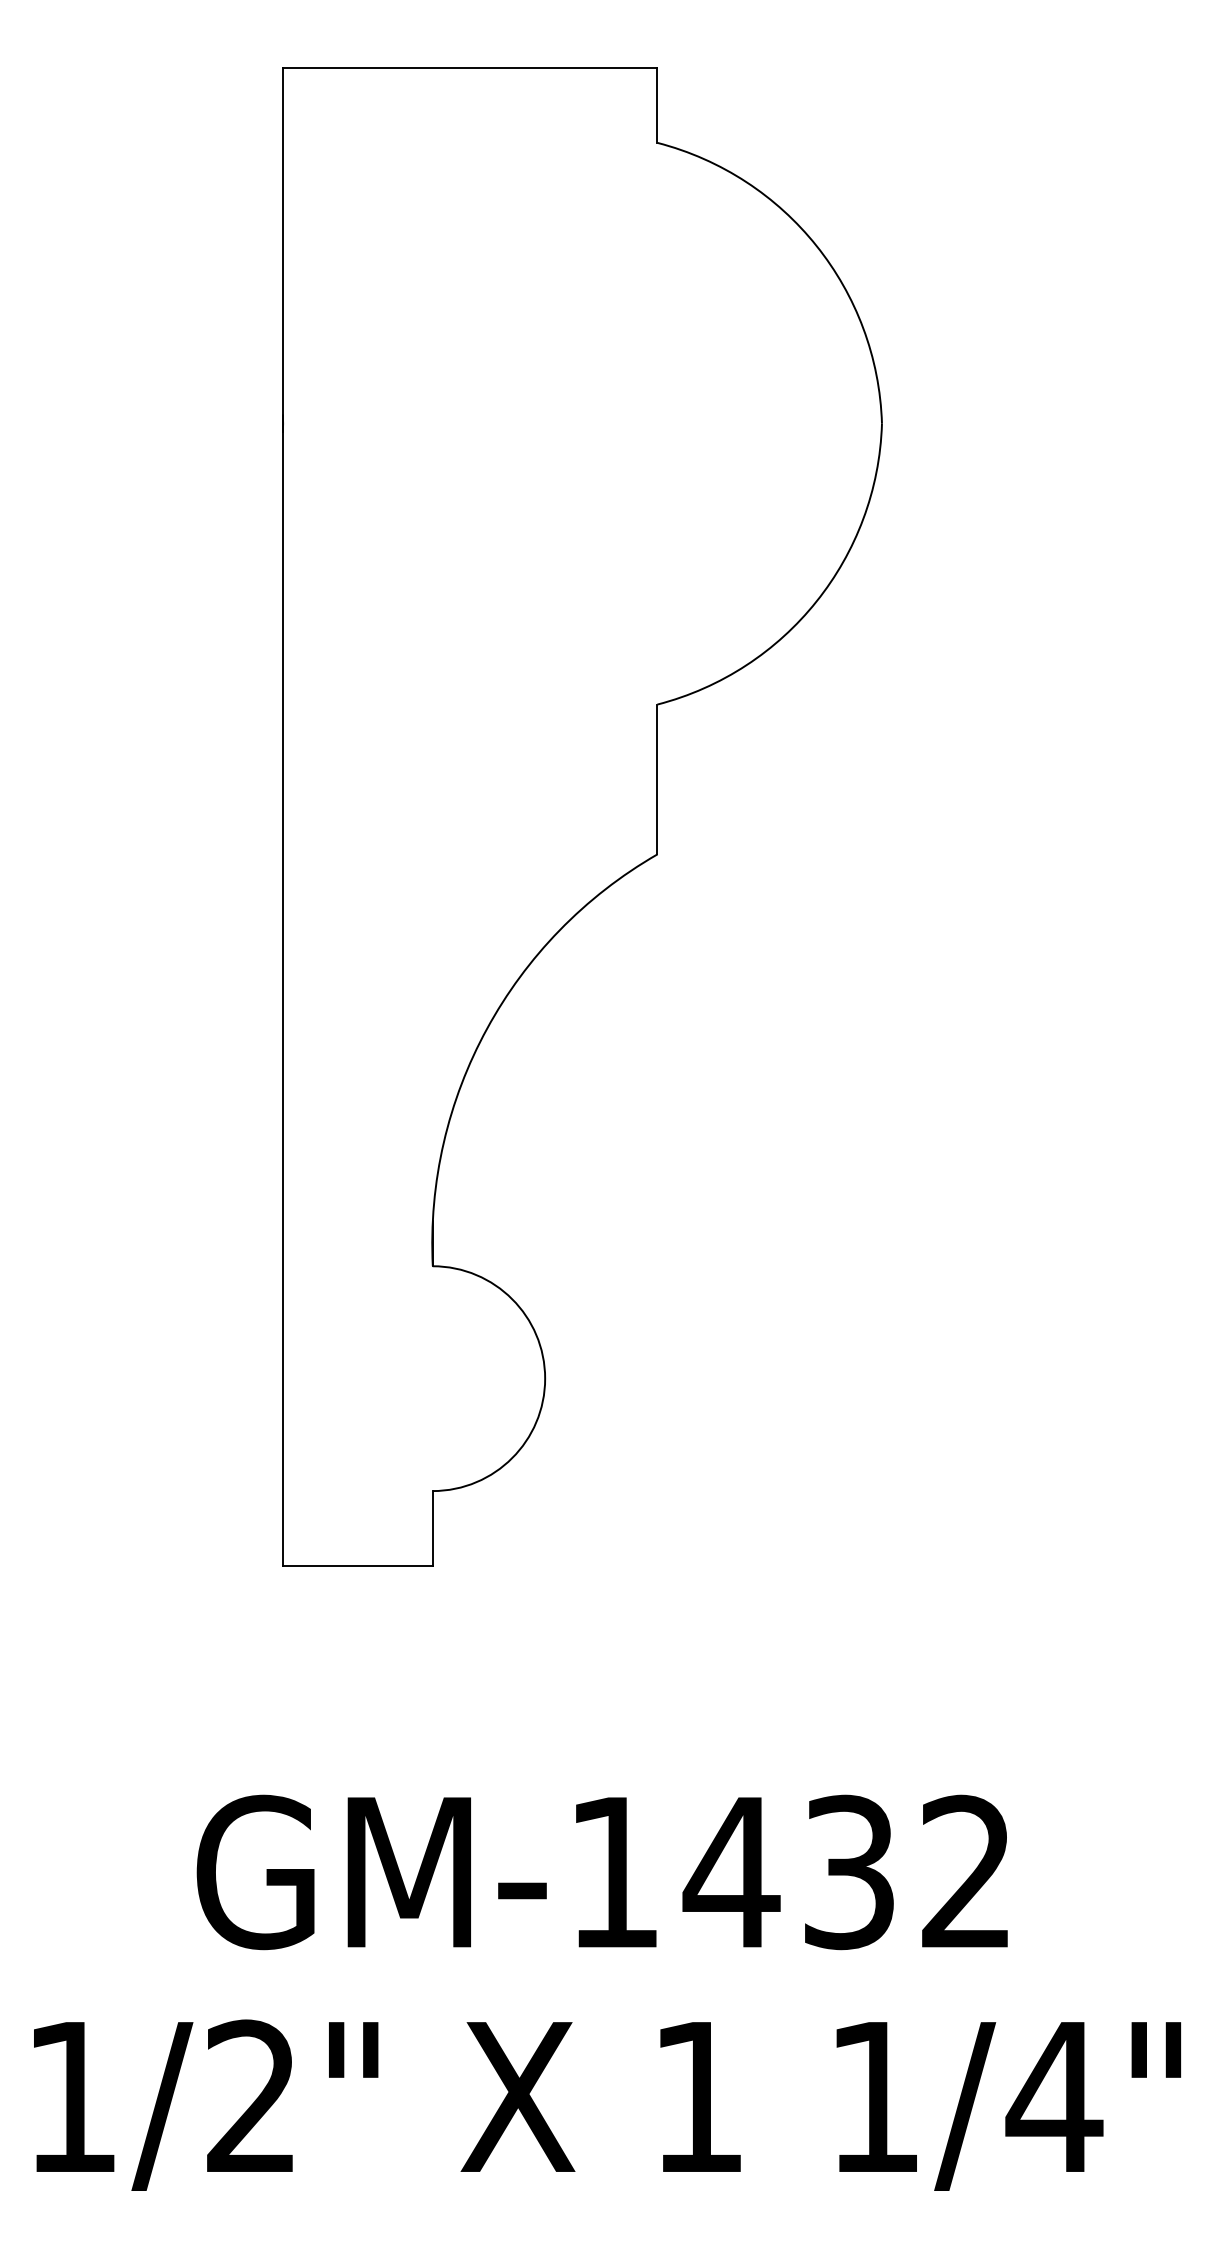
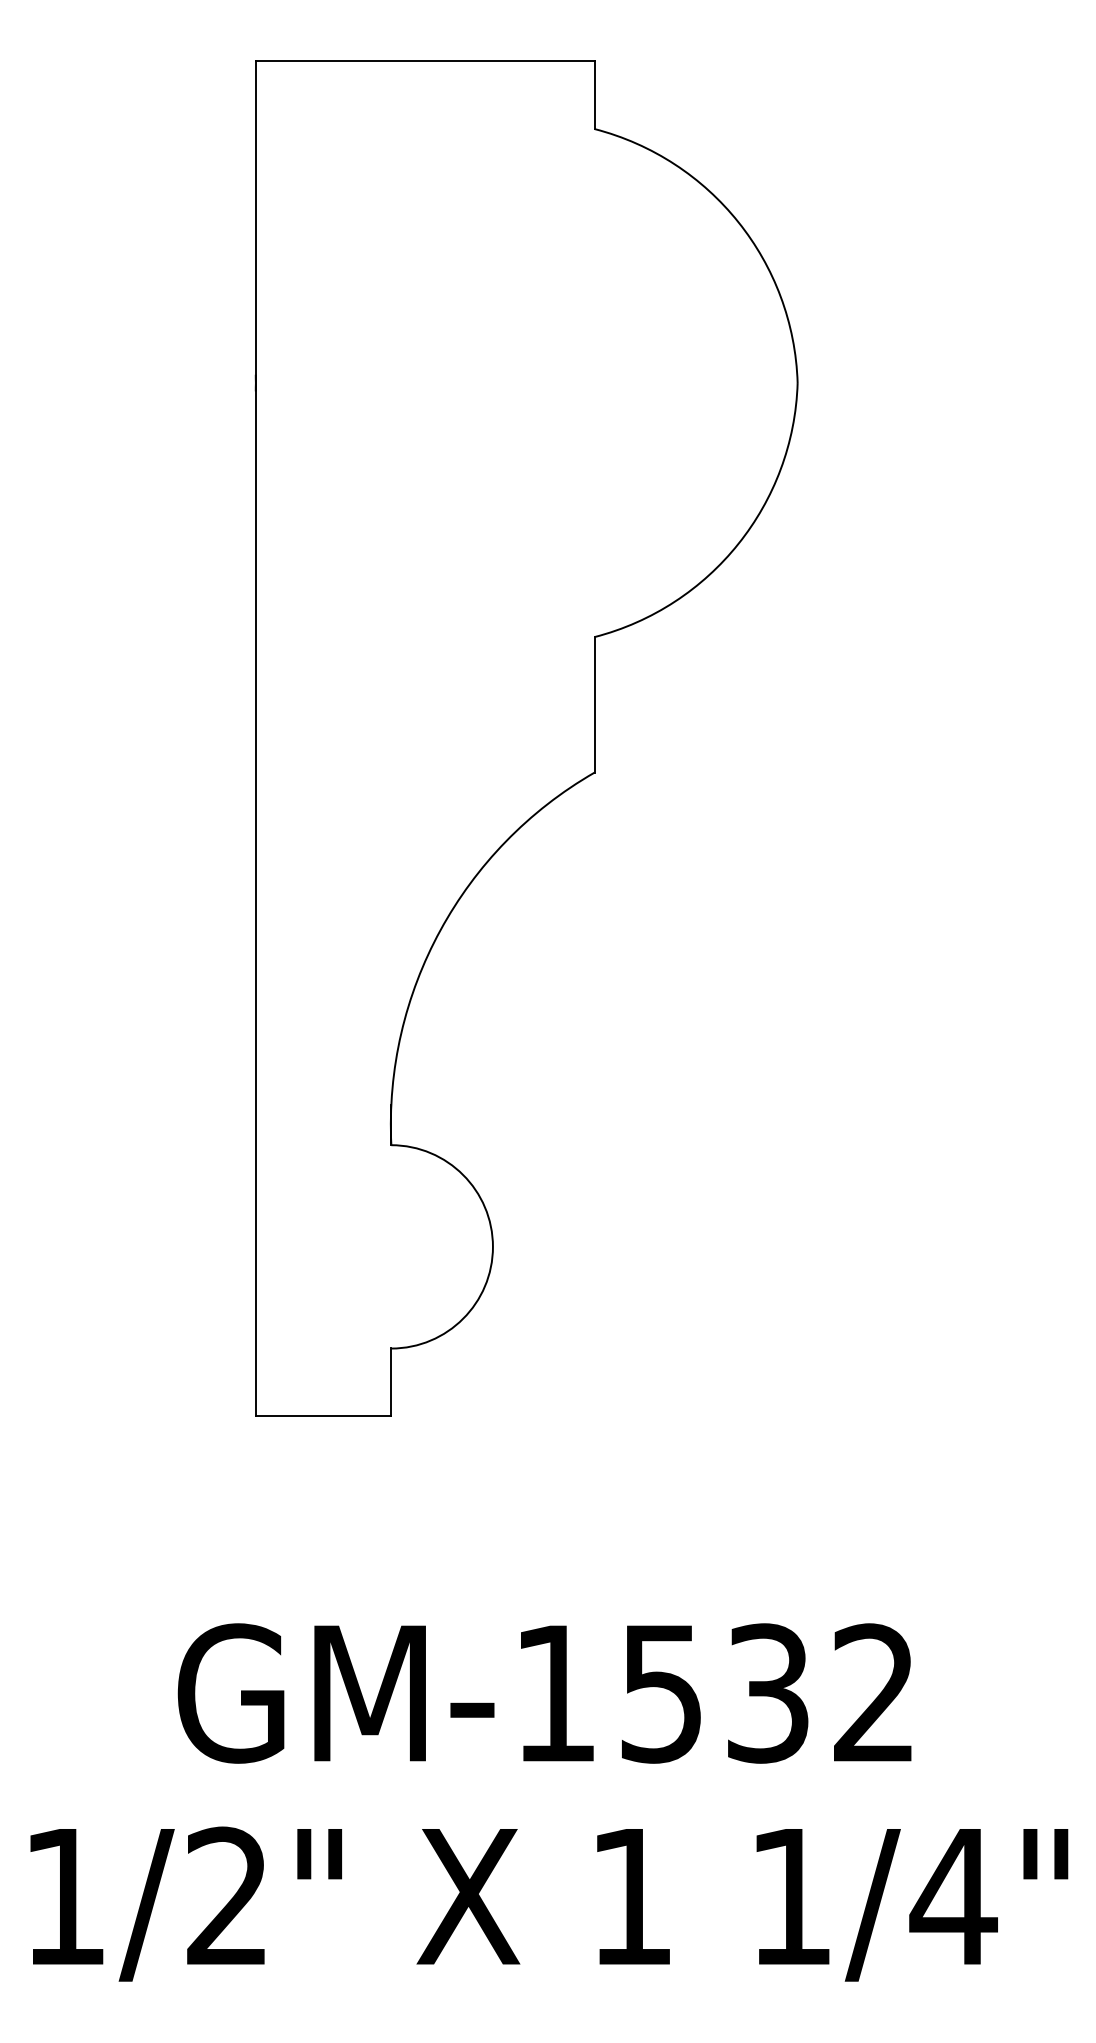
text: (731, 1873) -> (661, 1694), GM-1432 -> GM-1532

